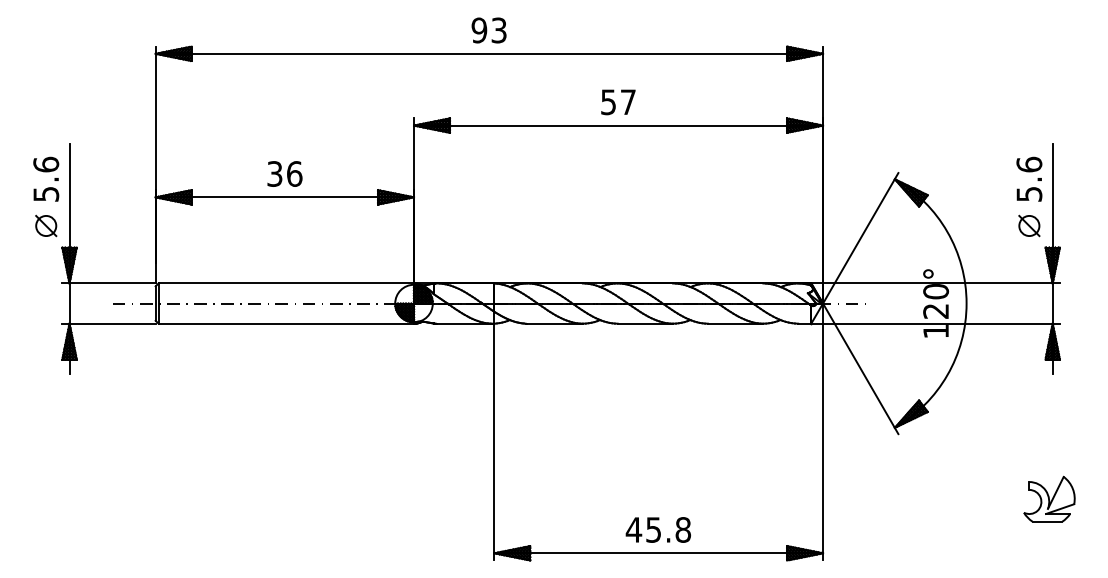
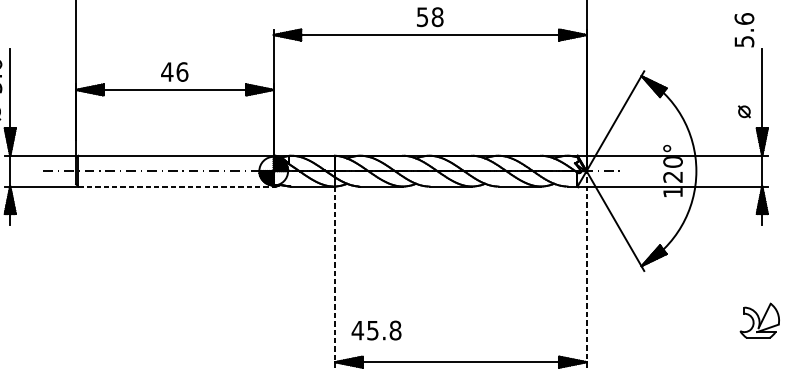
text: (628, 102) -> (437, 17), 57 -> 58
text: (274, 173) -> (167, 71), 36 -> 46
text: (1029, 178) -> (744, 29), moved
part: (1029, 225) -> (744, 111), size x0.7
line: (286, 323) -> (176, 186), solid -> dashed
line: (823, 431) -> (586, 269), solid -> dashed
line: (494, 442) -> (335, 277), solid -> dashed
text: (657, 529) -> (375, 330), moved

